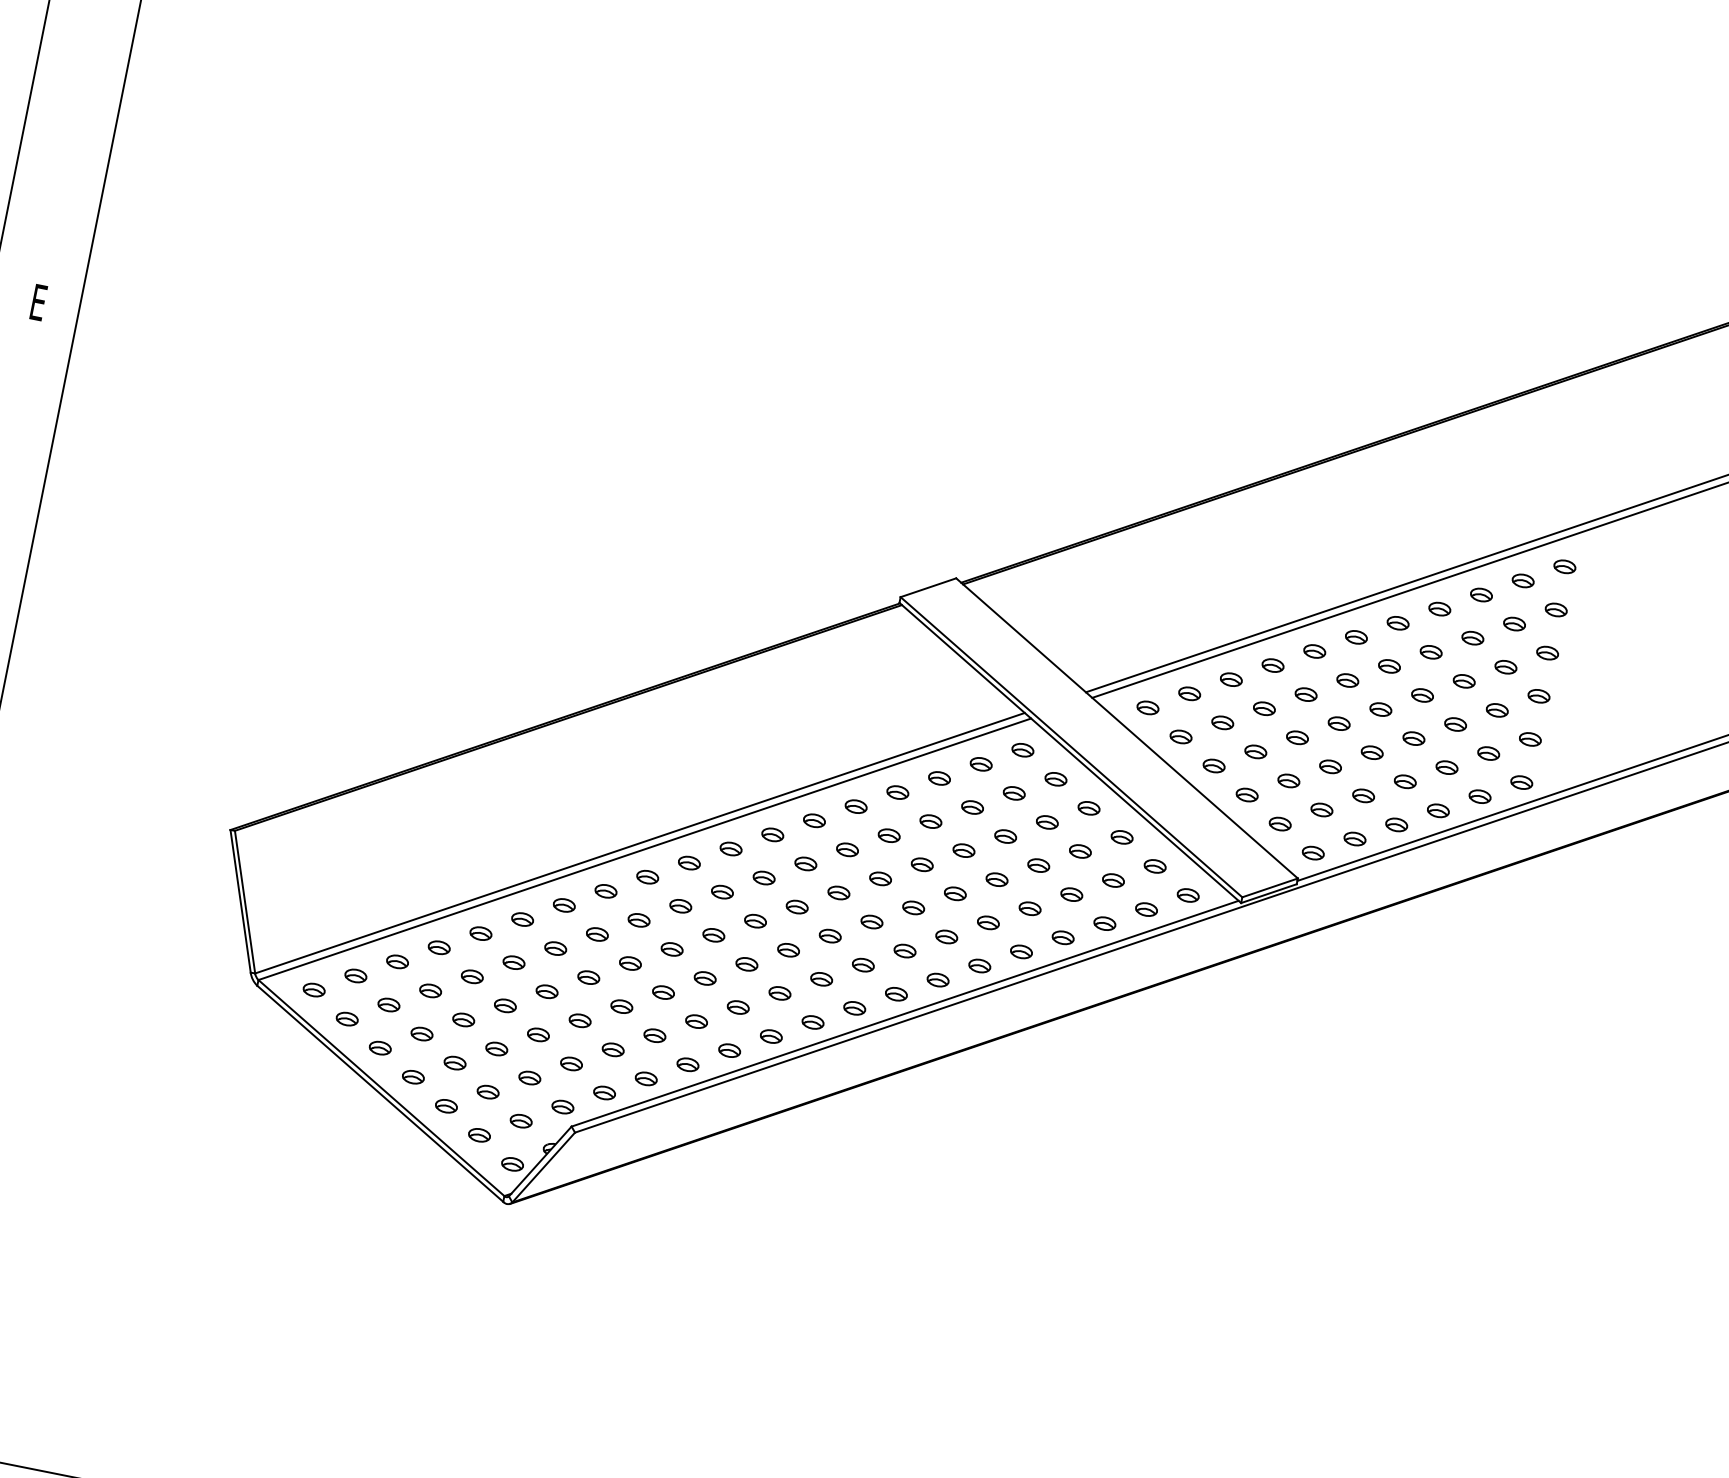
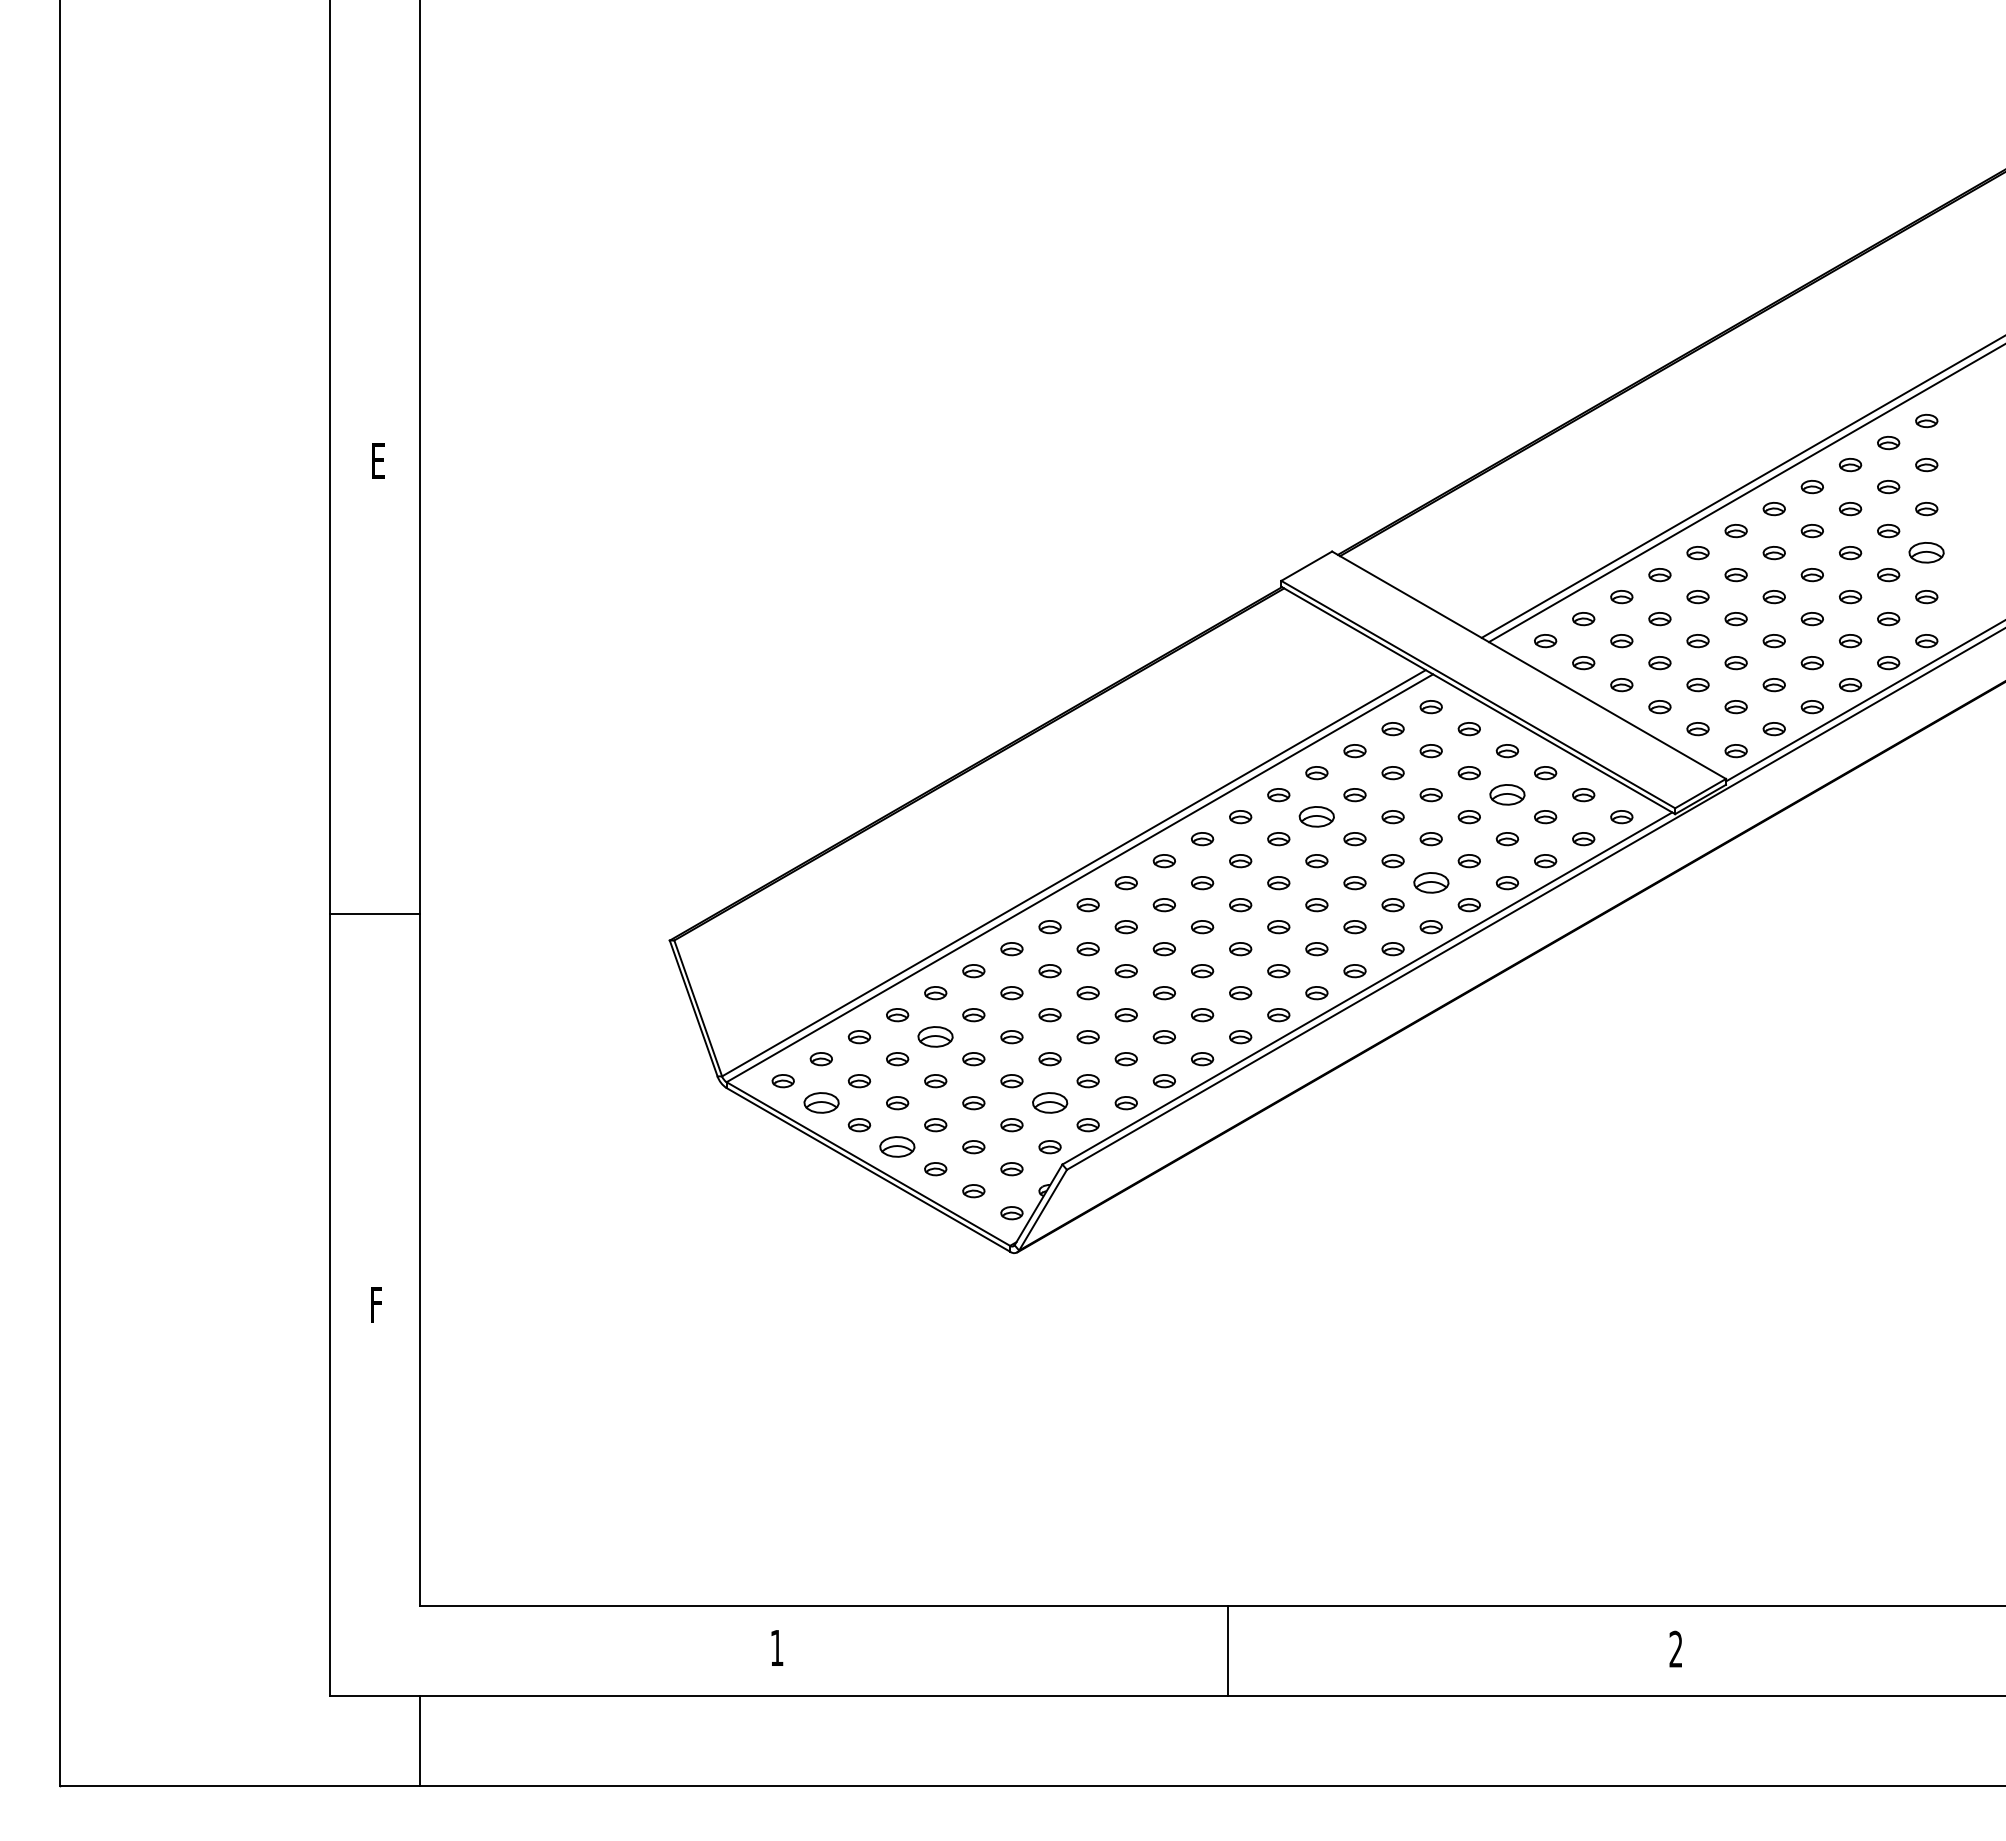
part: (1538, 696) -> (1926, 553), size x1.6
part: (888, 836) -> (1316, 817), size x1.6
part: (1080, 851) -> (1507, 795), size x1.6
part: (987, 923) -> (1430, 883), size x1.6
part: (472, 977) -> (935, 1037), size x1.6
part: (346, 1019) -> (820, 1103), size x1.6
part: (570, 1064) -> (1049, 1103), size x1.6
part: (413, 1077) -> (897, 1147), size x1.6

